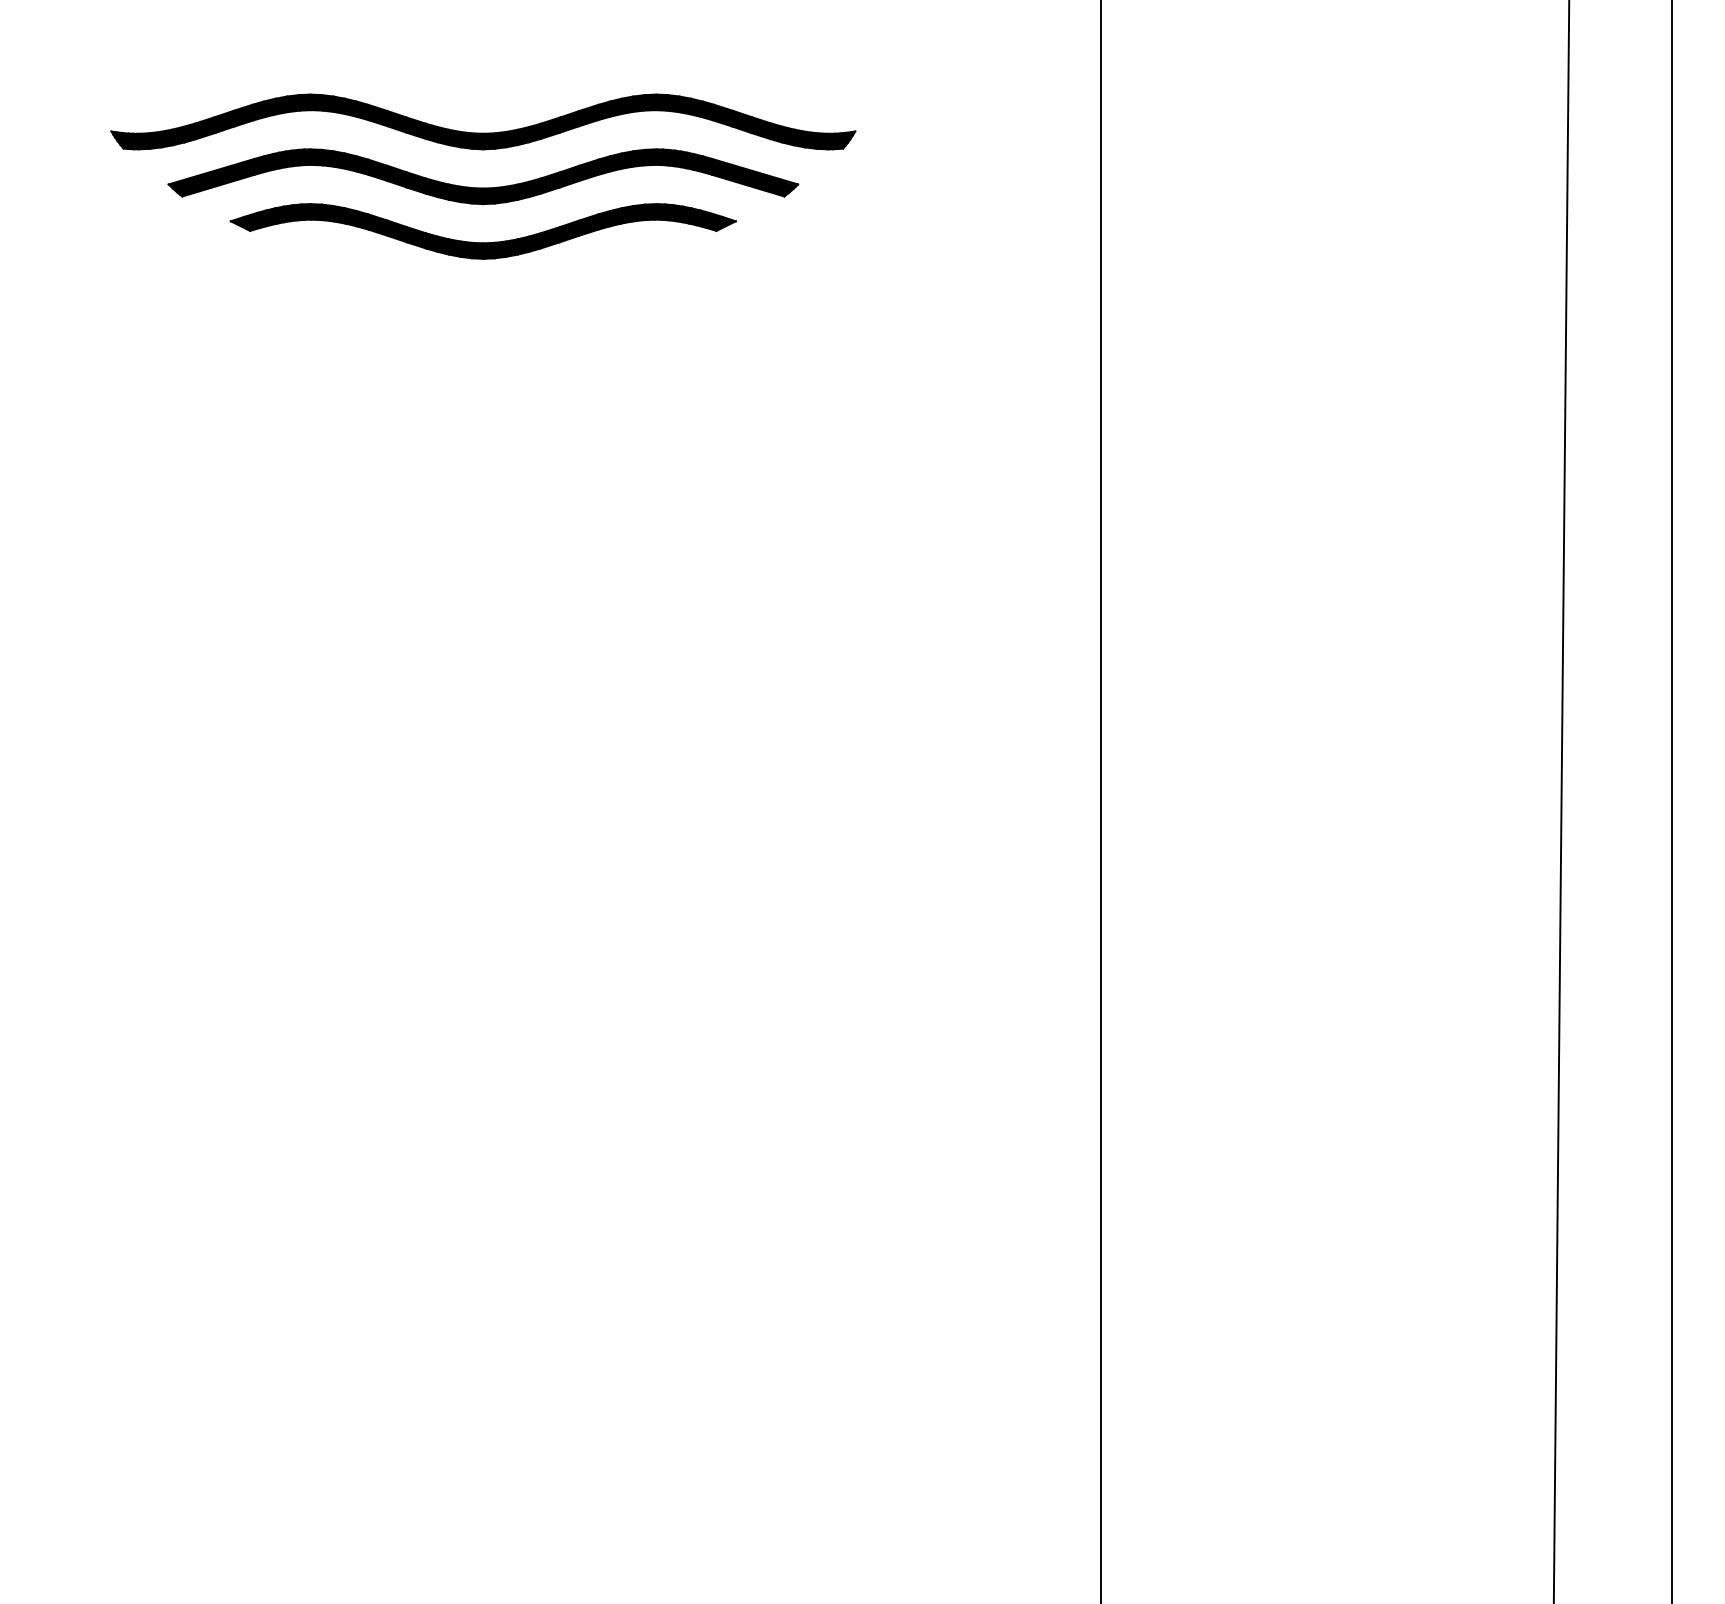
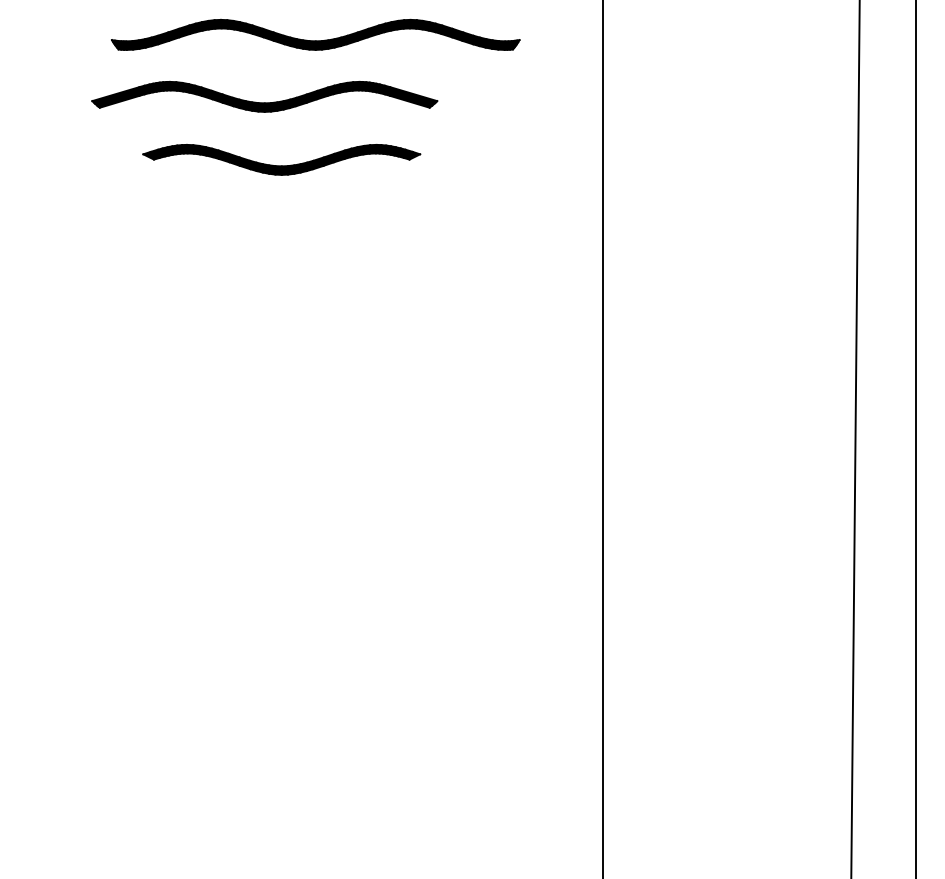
part: (482, 121) -> (315, 34), moved
part: (482, 230) -> (281, 159), moved

